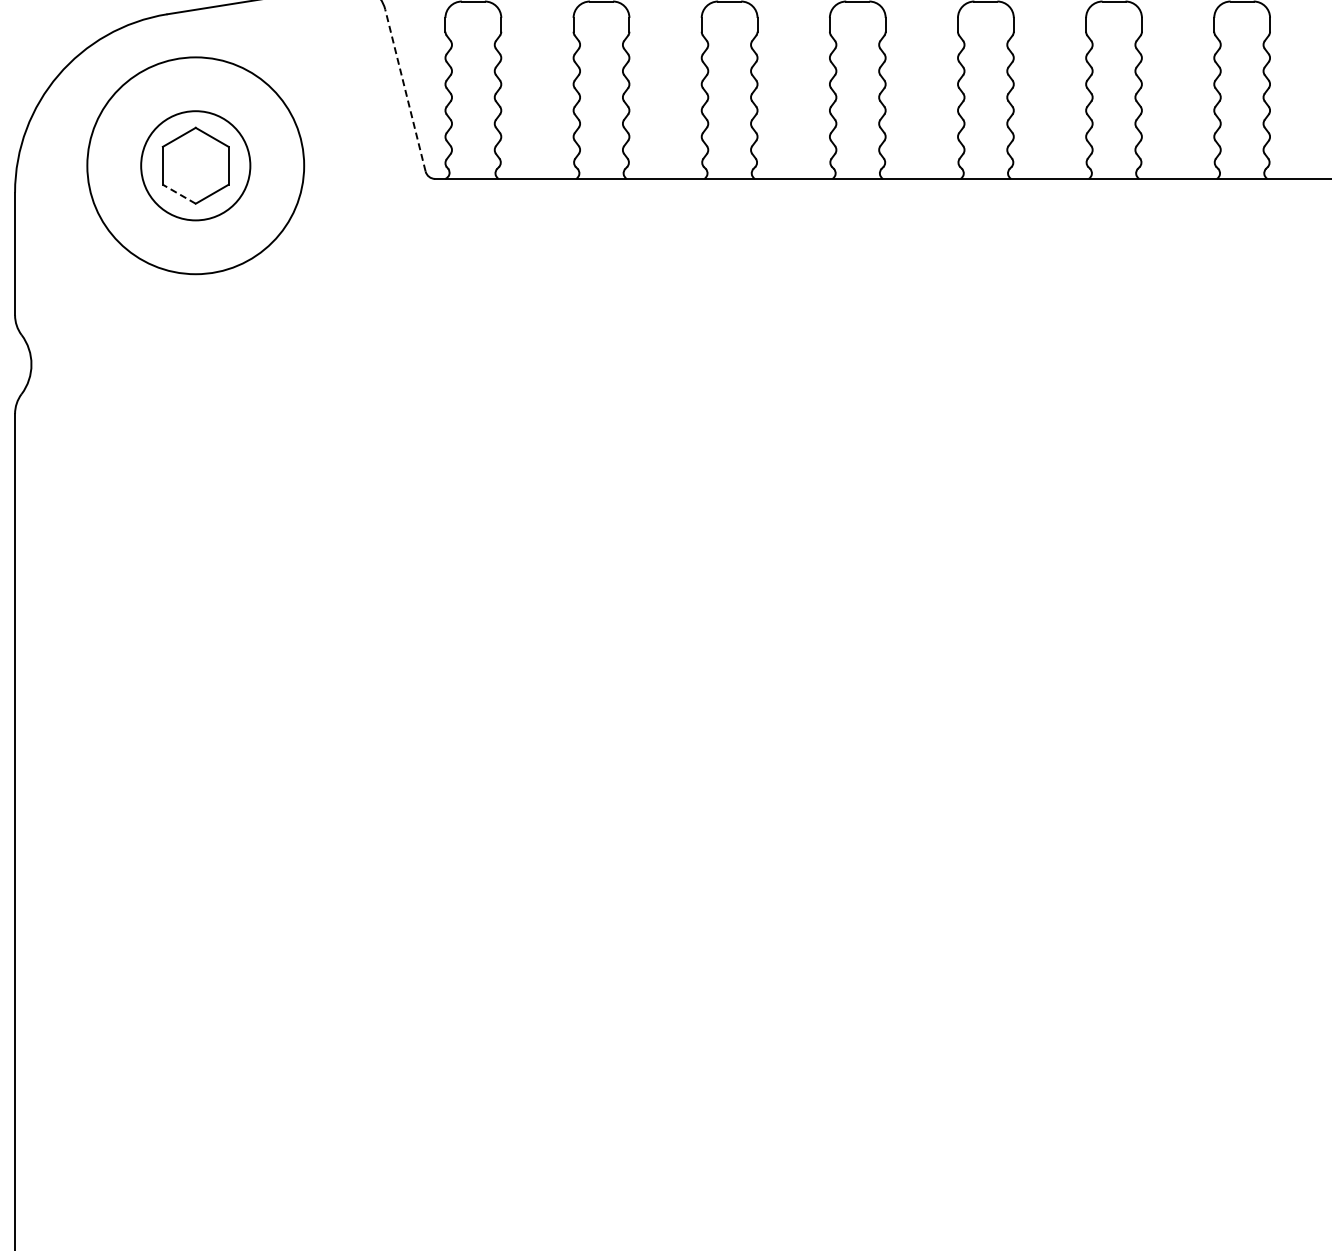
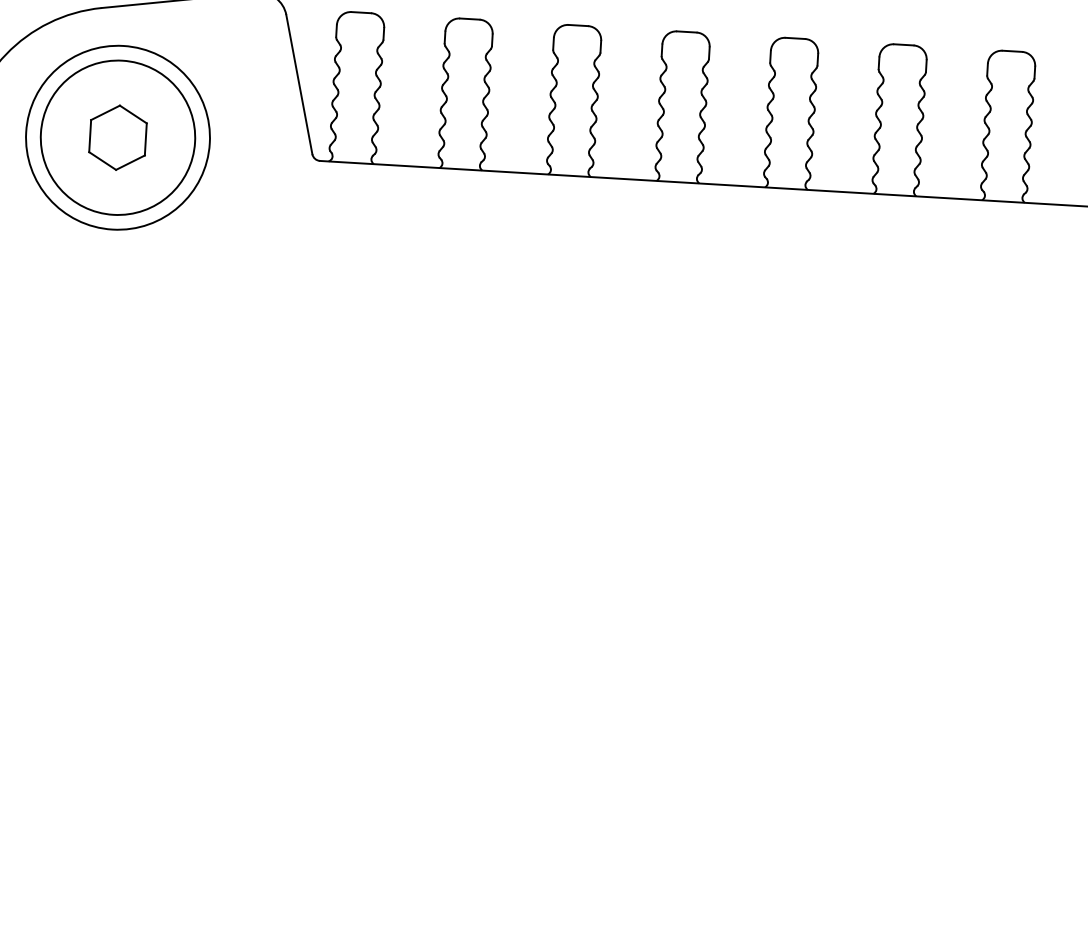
line: (405, 90) -> (299, 84), dashed -> solid
circle: (195, 165) -> (117, 137), size x1.67
line: (179, 194) -> (102, 161), dashed -> solid

